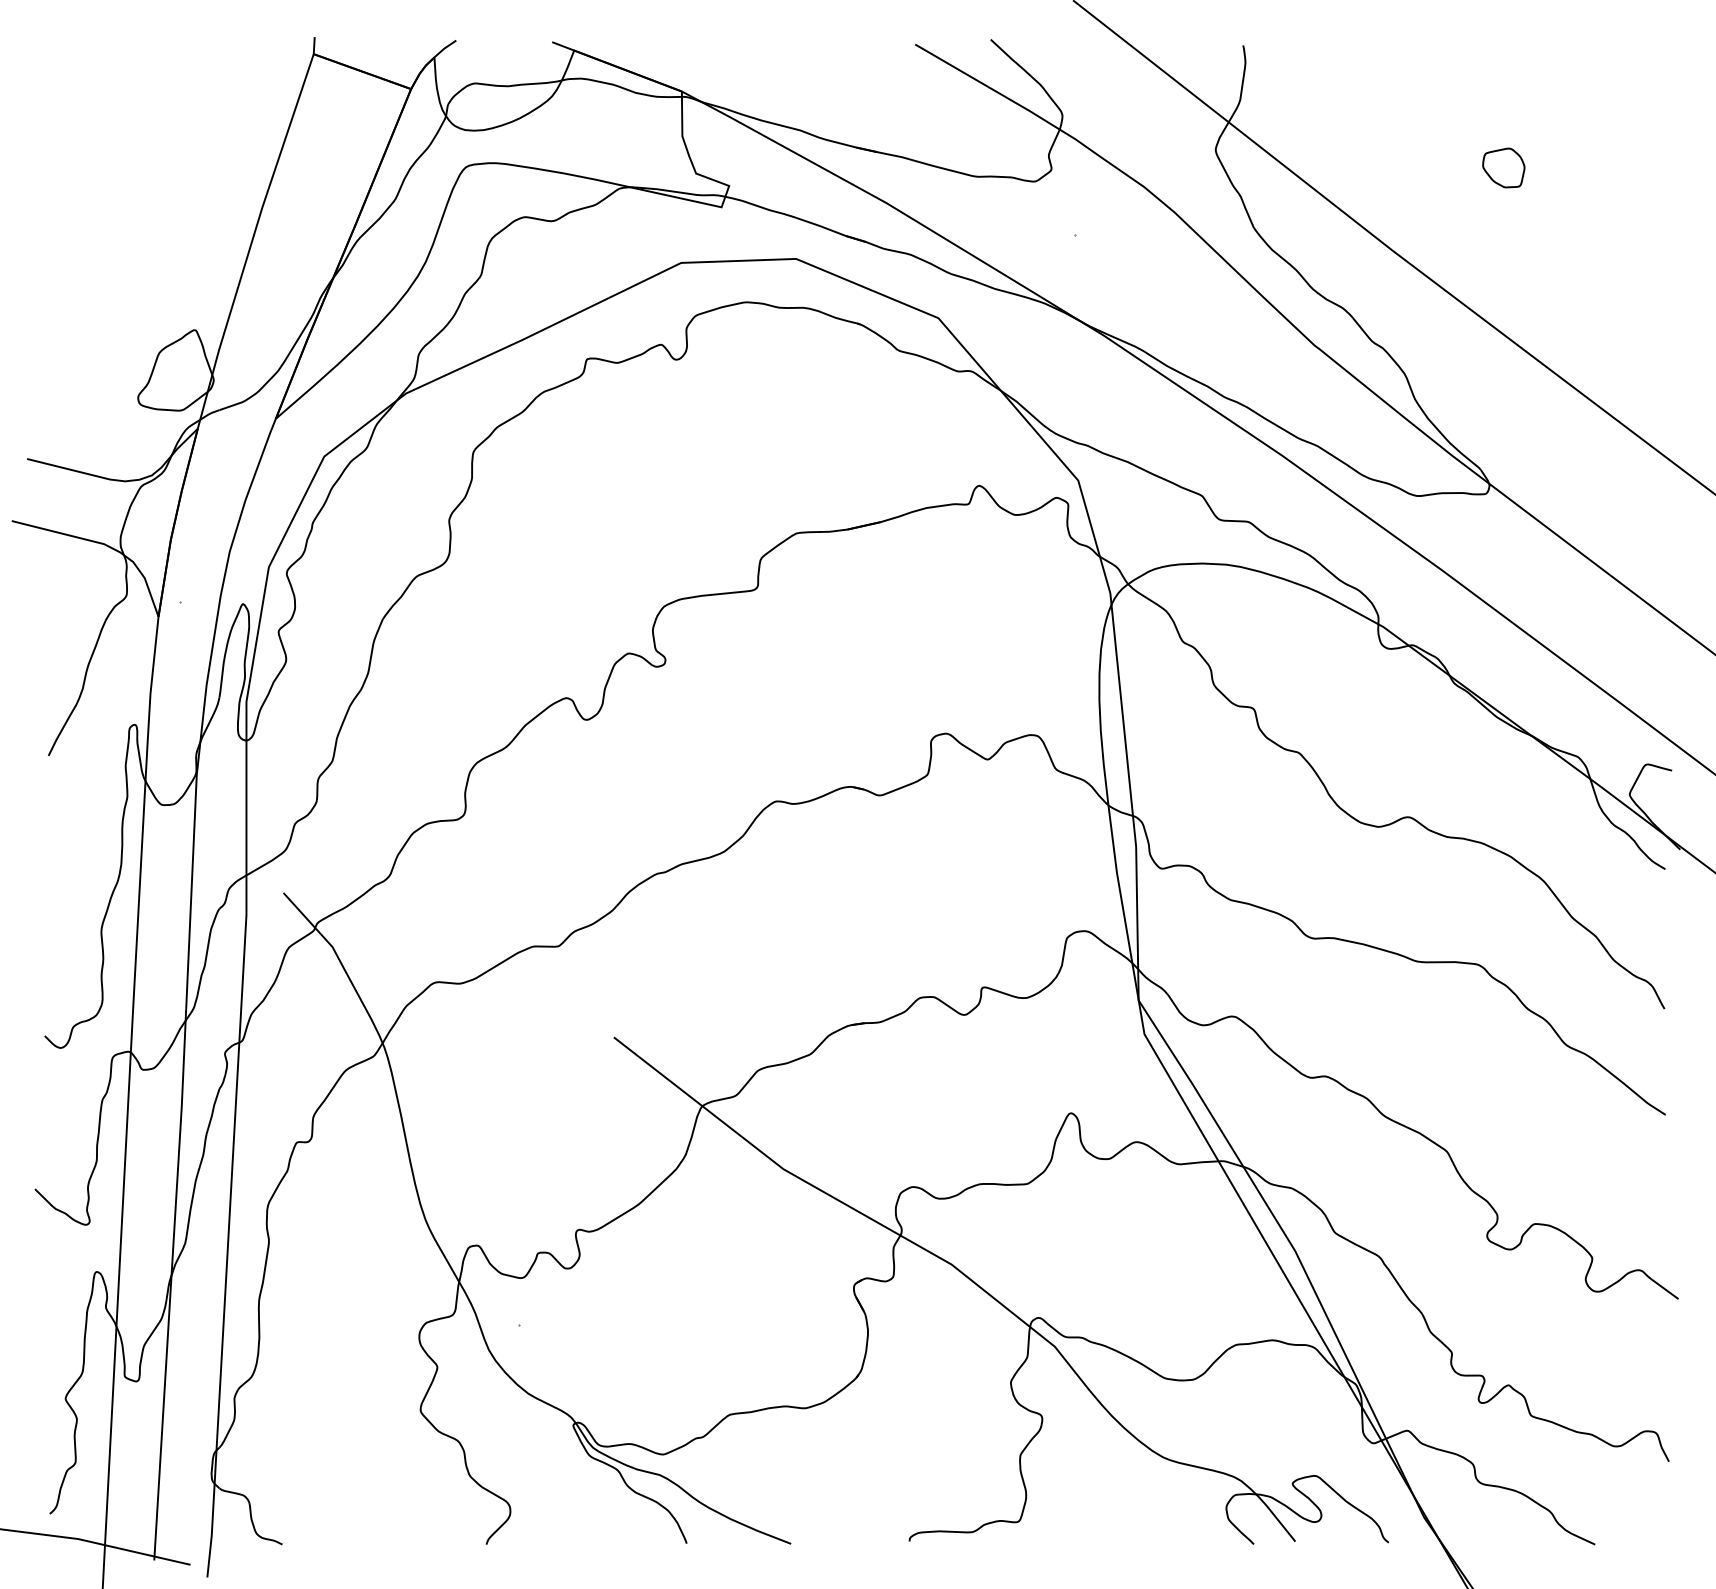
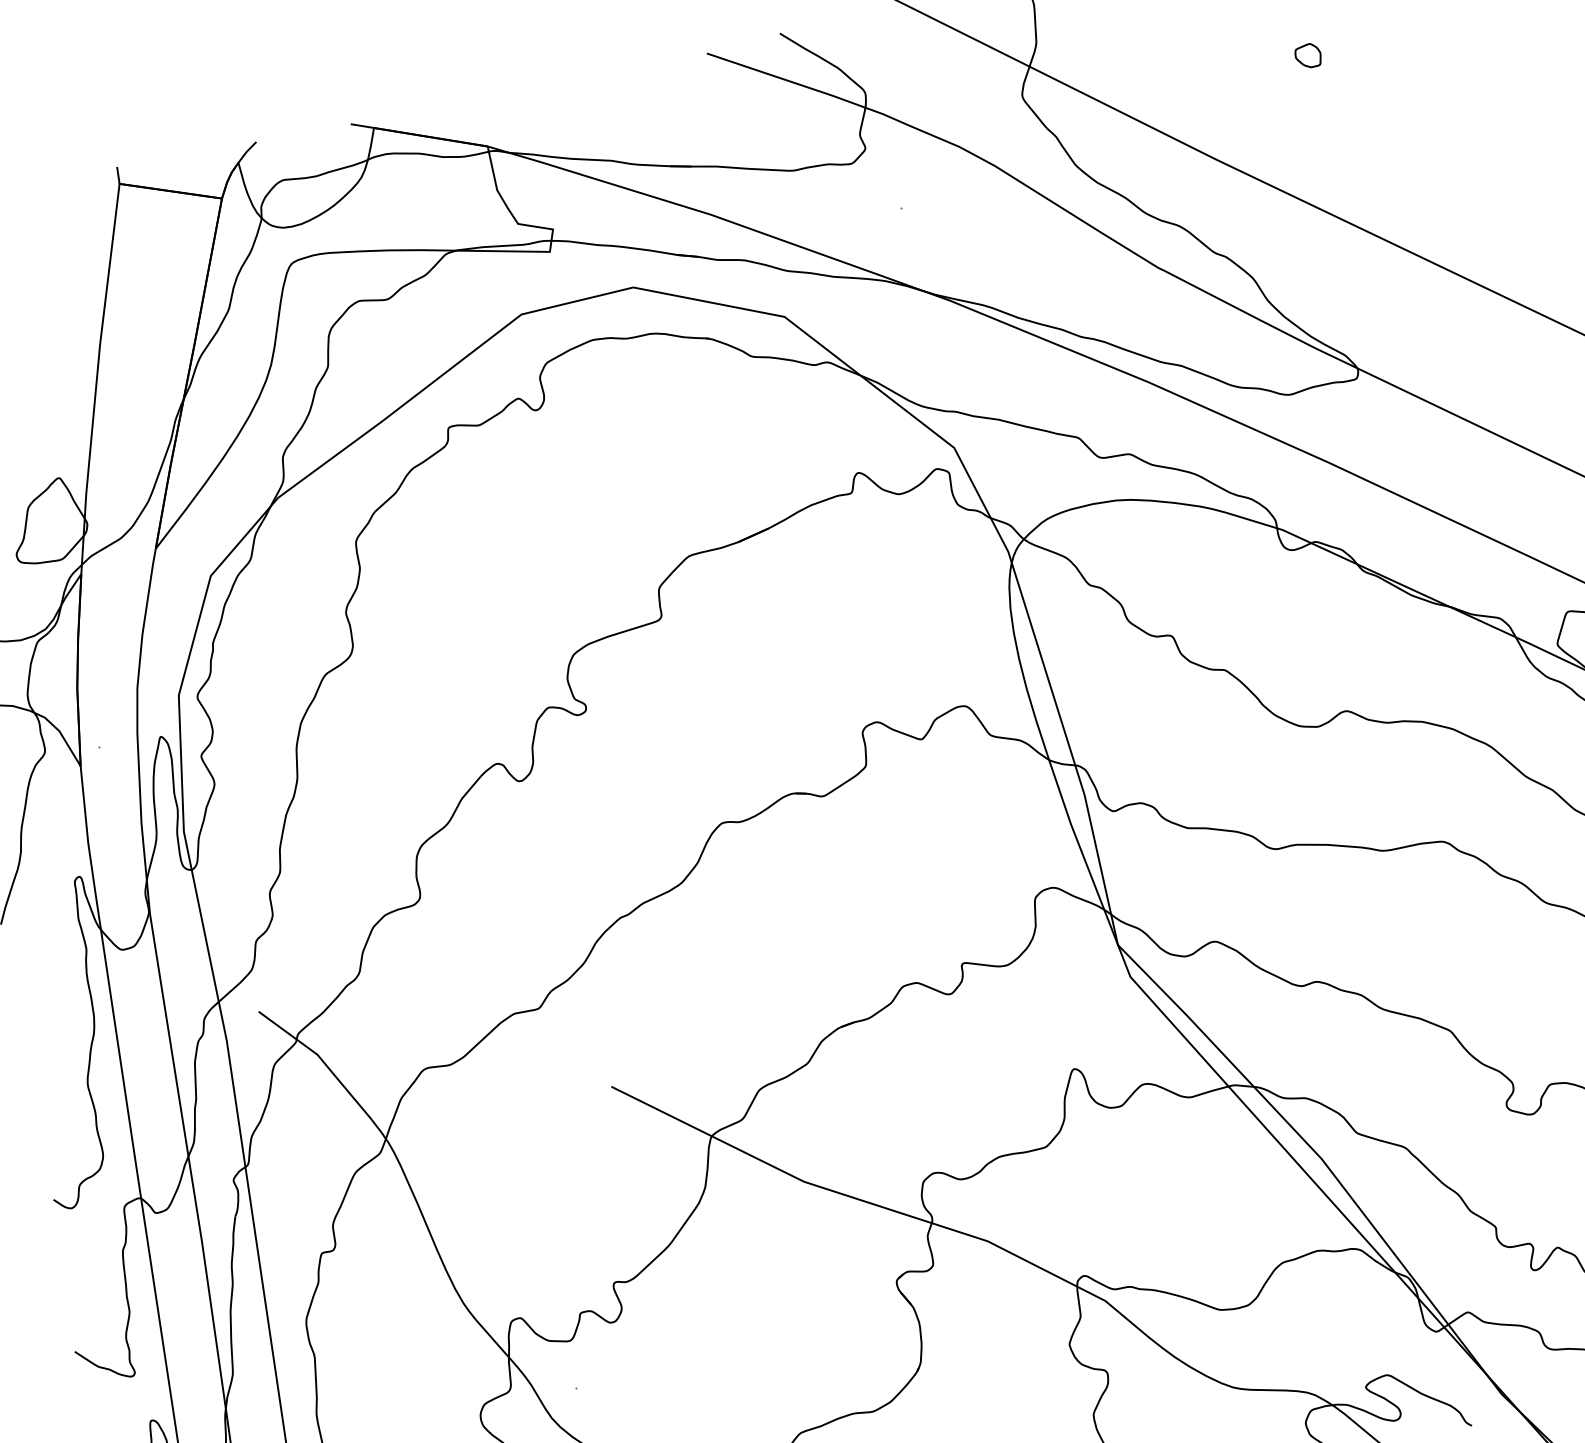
part: (1503, 167) -> (1307, 55), size x0.6

